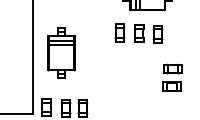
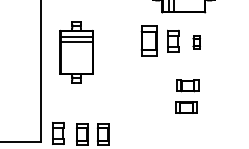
part: (119, 32) -> (148, 40), size x1.4
part: (157, 34) -> (196, 42), size x0.6
part: (61, 52) -> (76, 51), moved
part: (172, 77) -> (187, 96), moved

